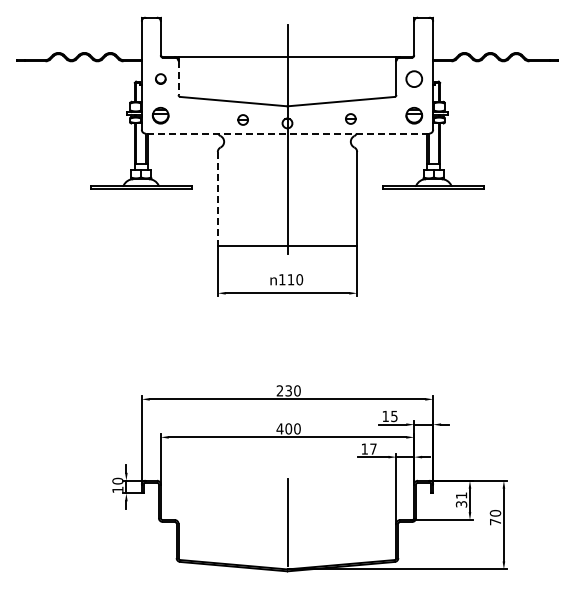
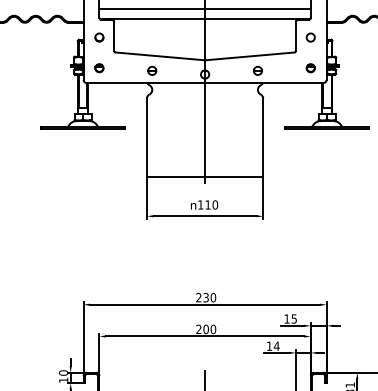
line: (287, 44) -> (205, 8), added
line: (178, 78) -> (114, 37), dashed -> solid
circle: (413, 78) -> (310, 37), size x0.62
part: (160, 115) -> (99, 67), size x0.62
part: (413, 115) -> (310, 67), size x0.62
part: (242, 119) -> (151, 70), moved
line: (287, 133) -> (205, 82), dashed -> solid
line: (217, 198) -> (146, 137), dashed -> solid
text: (279, 428) -> (198, 329), 400 -> 200
text: (373, 448) -> (276, 345), 17 -> 14

